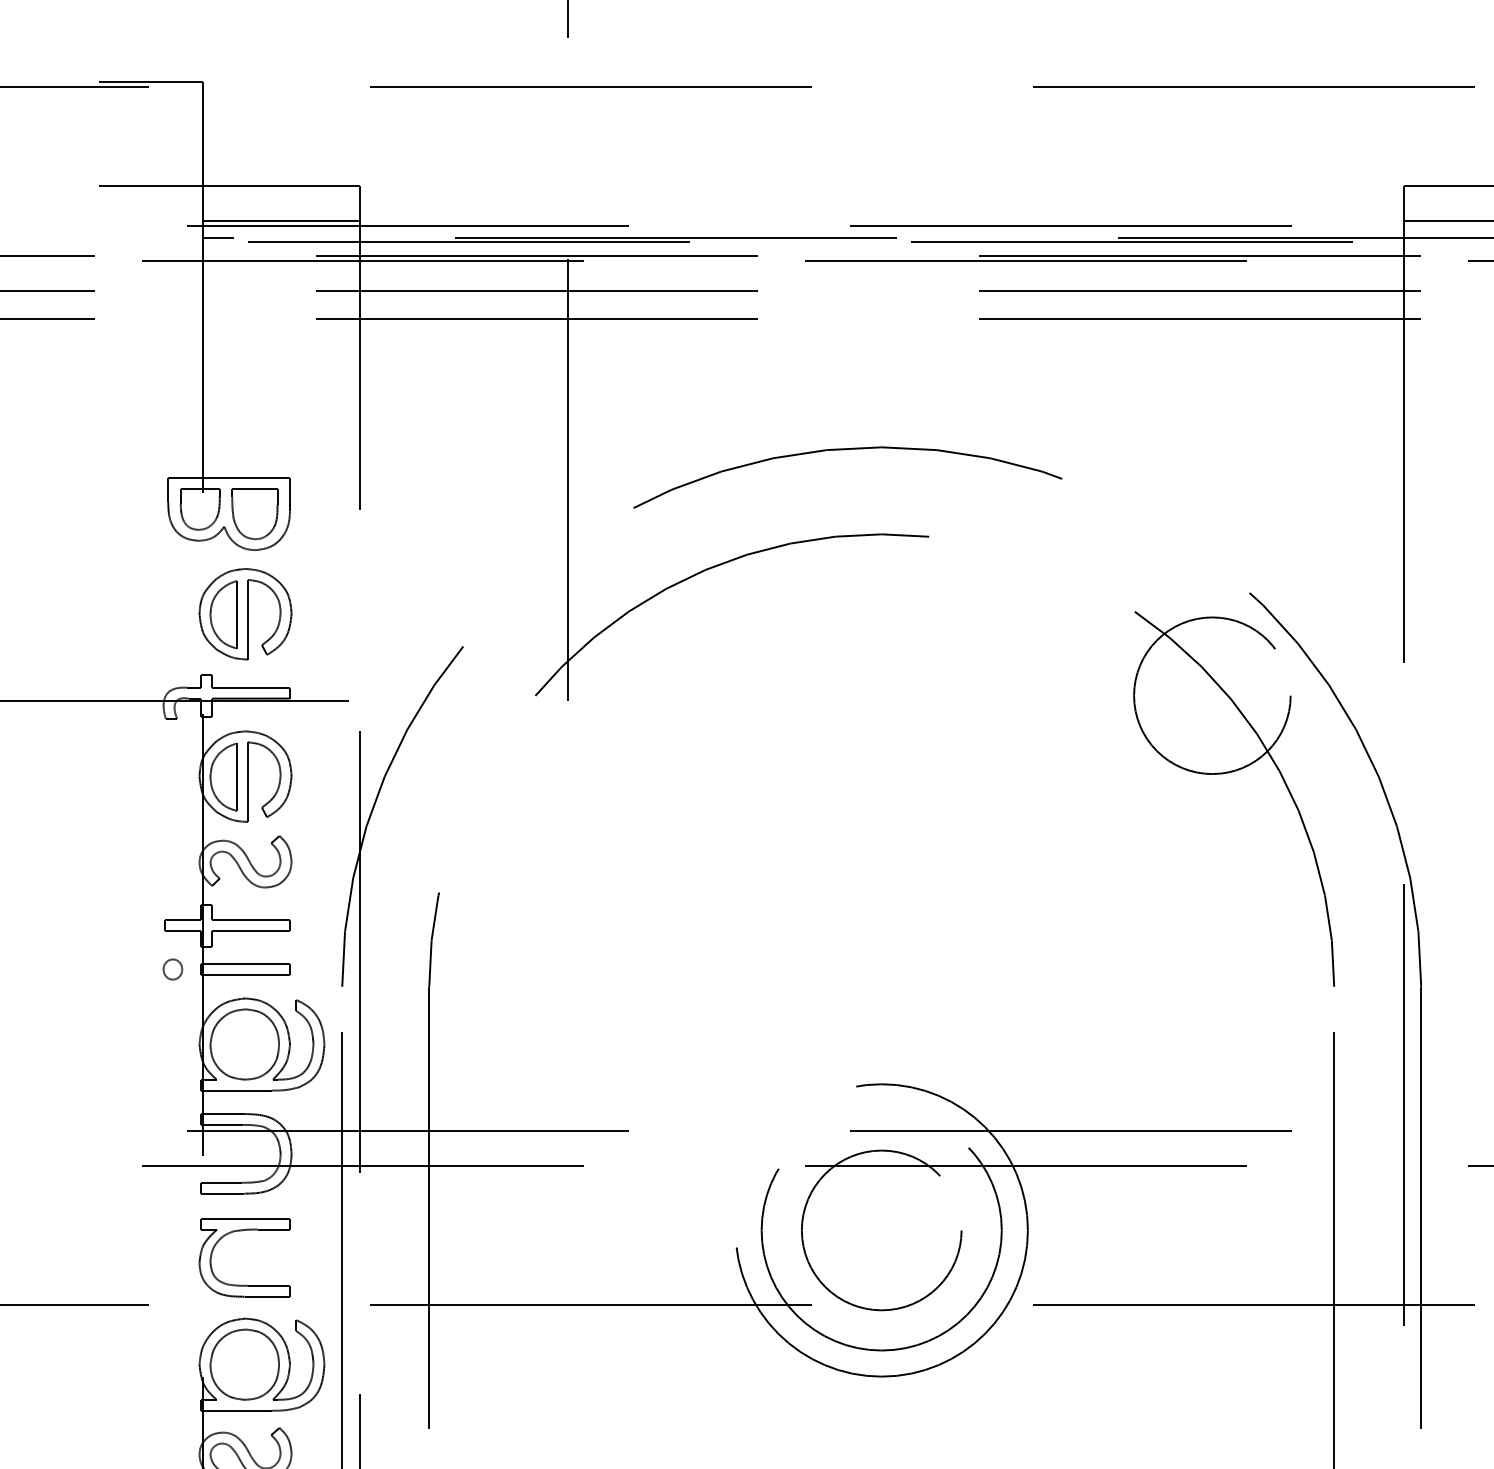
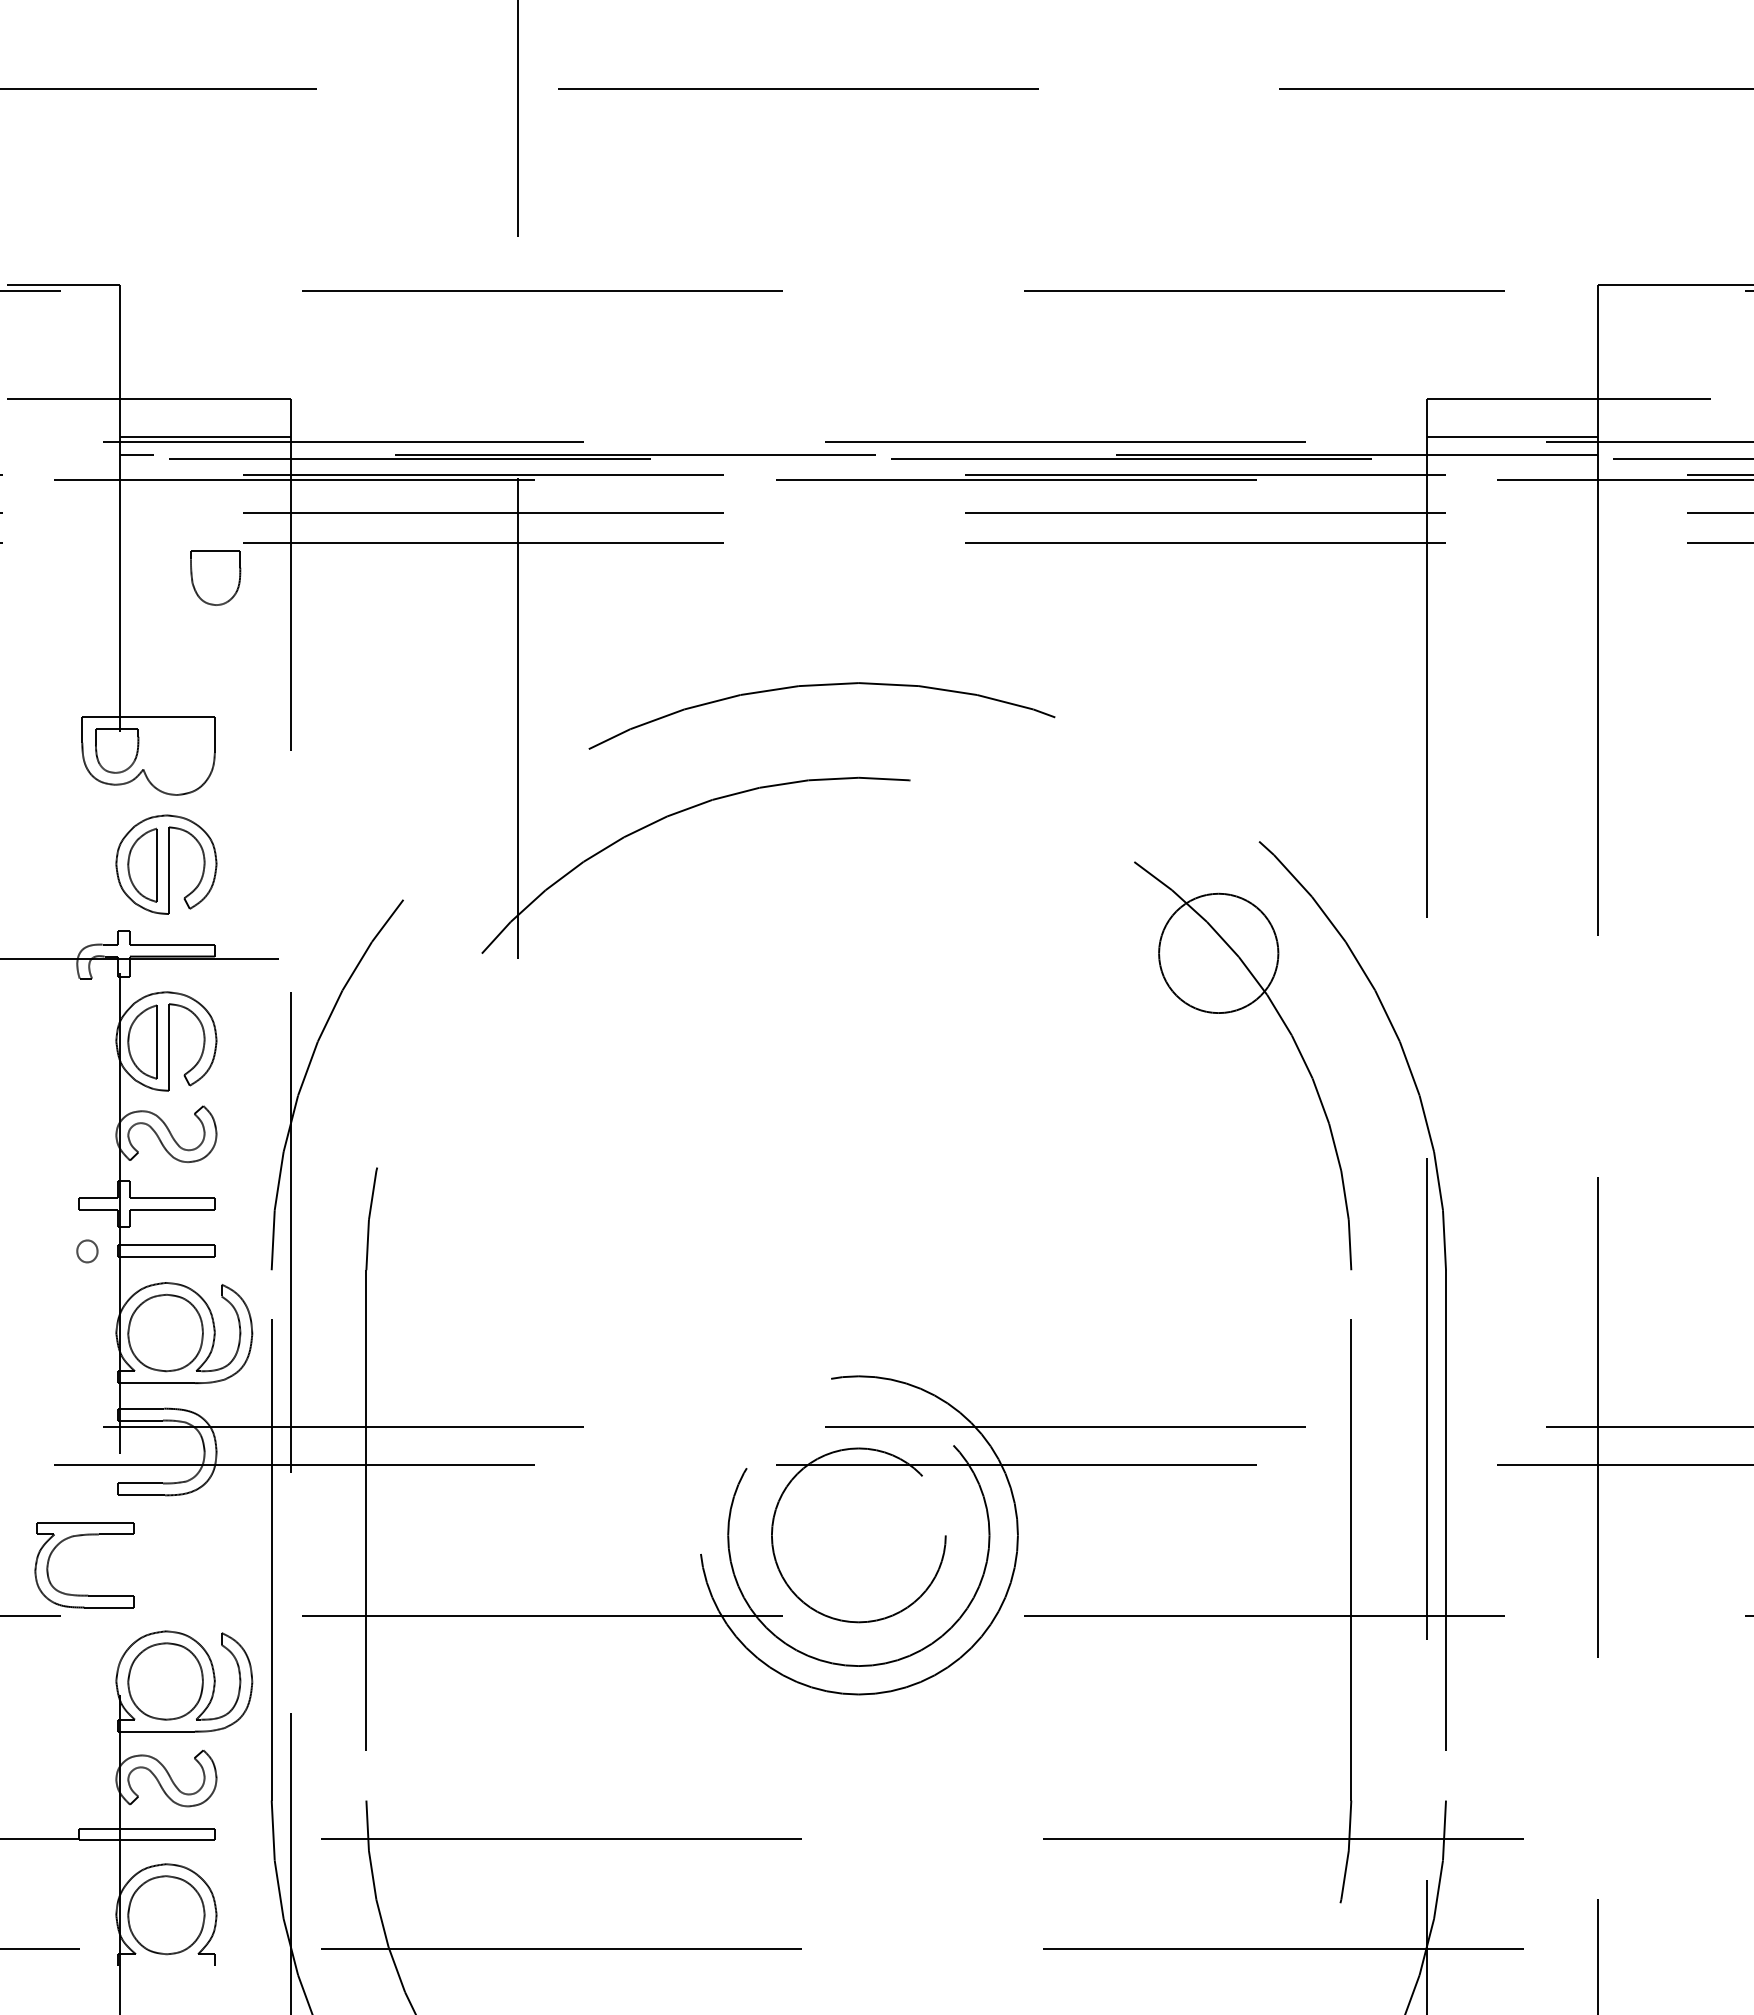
part: (254, 513) -> (215, 577), moved
circle: (1212, 695) -> (1218, 953), size x0.7
part: (244, 1284) -> (84, 1594), moved

